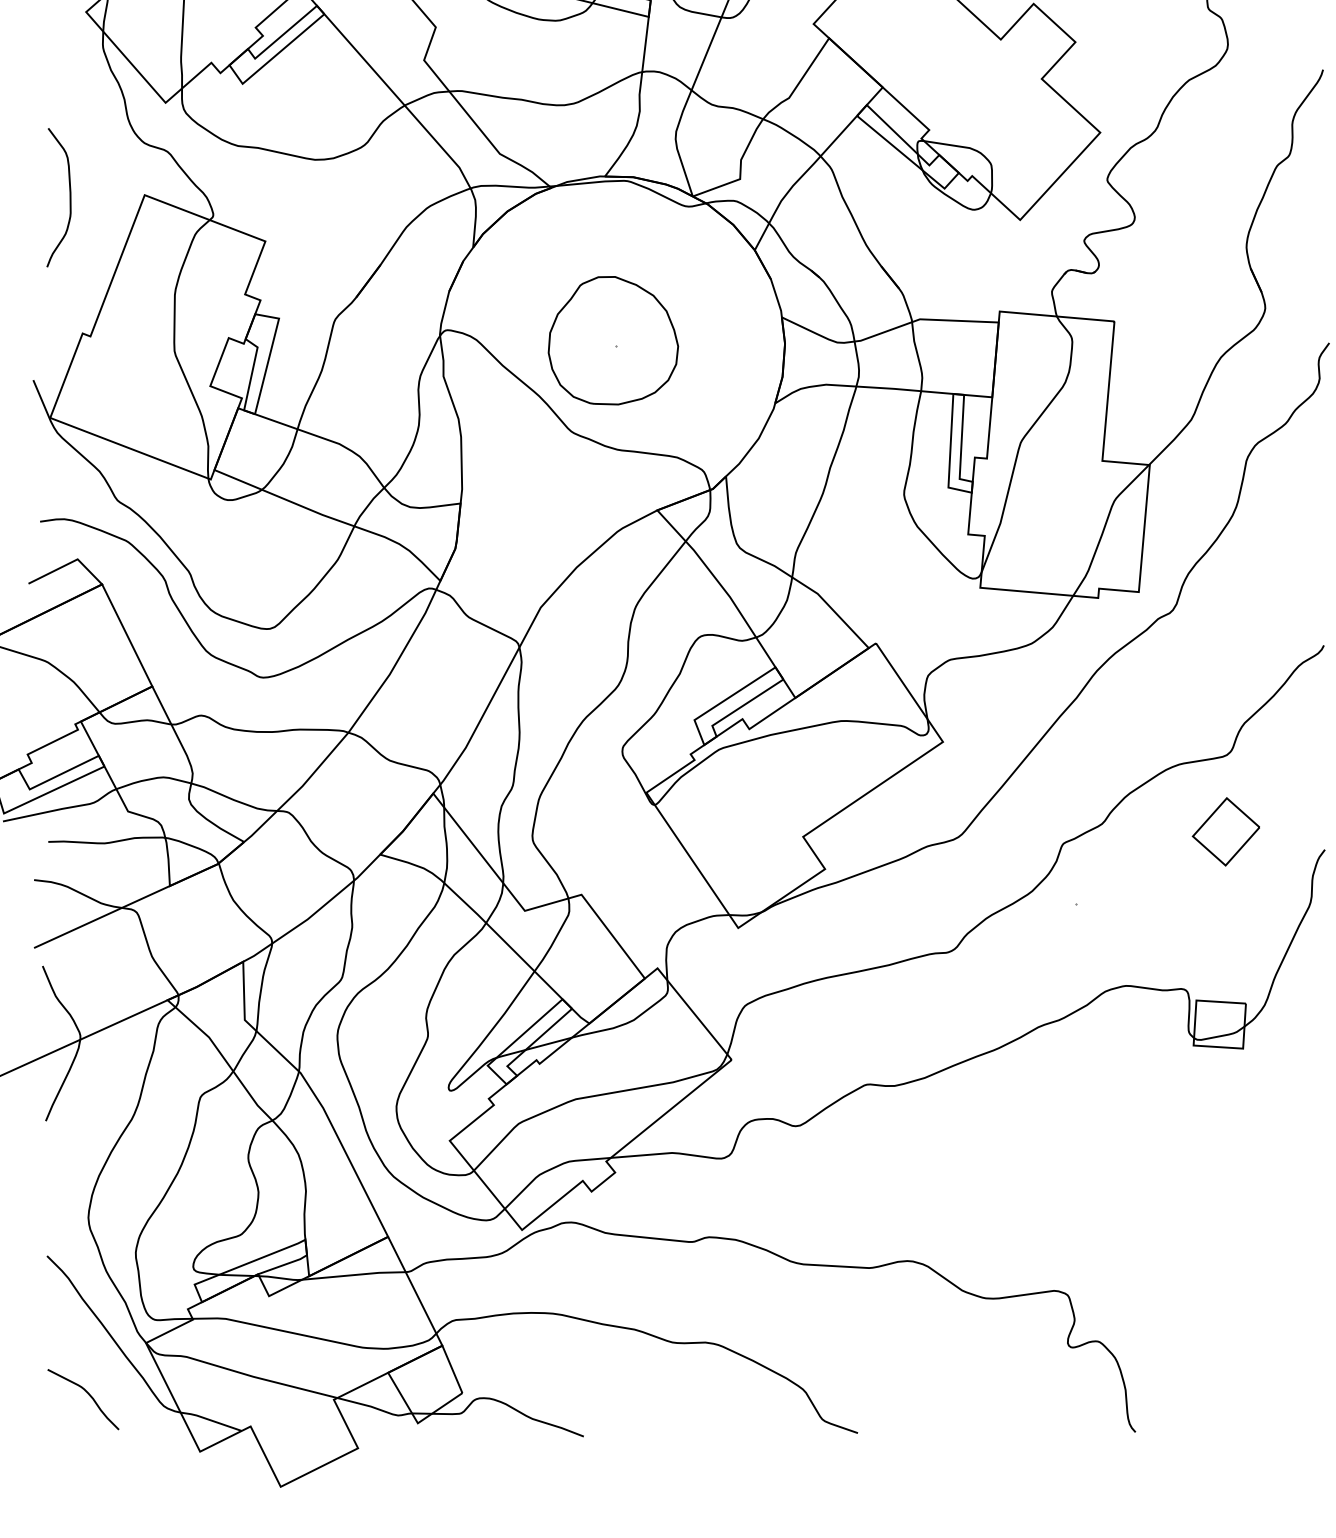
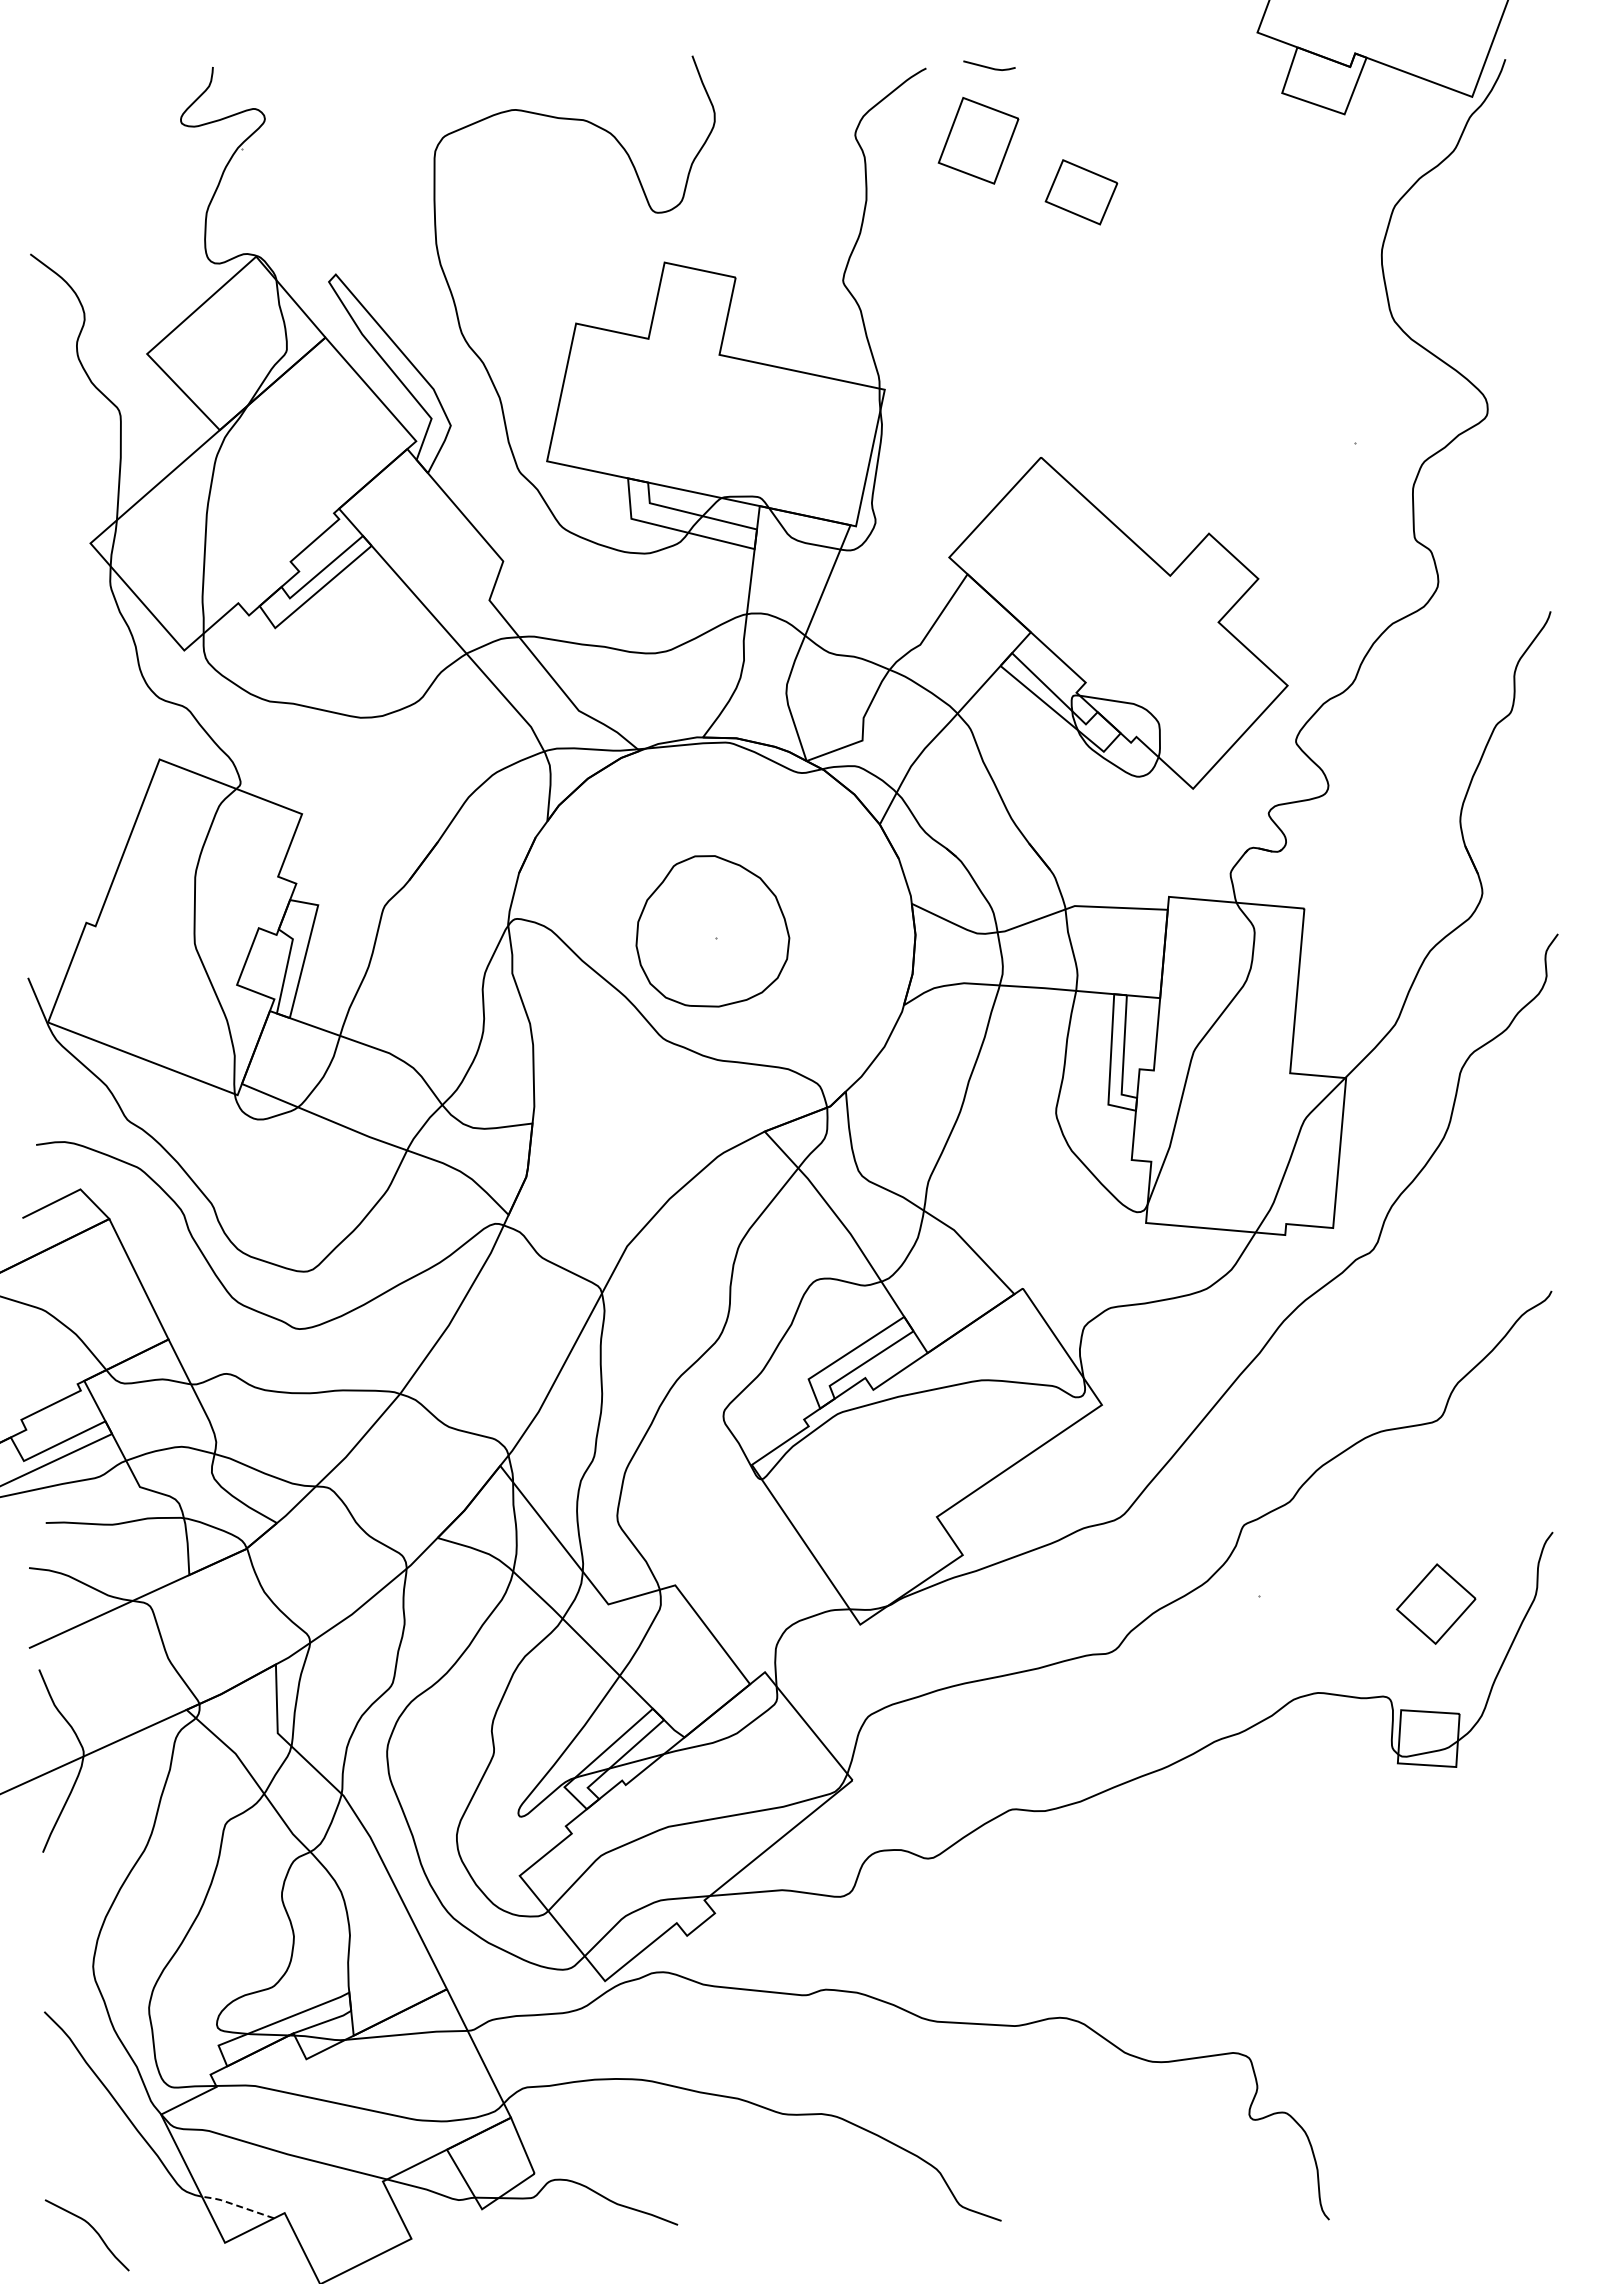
curve: (70, 197) -> (71, 762), removed
part: (1226, 831) -> (1436, 1603), moved
curve: (89, 1396) -> (94, 2231), moved
line: (209, 1420) -> (236, 2205), solid -> dashed

